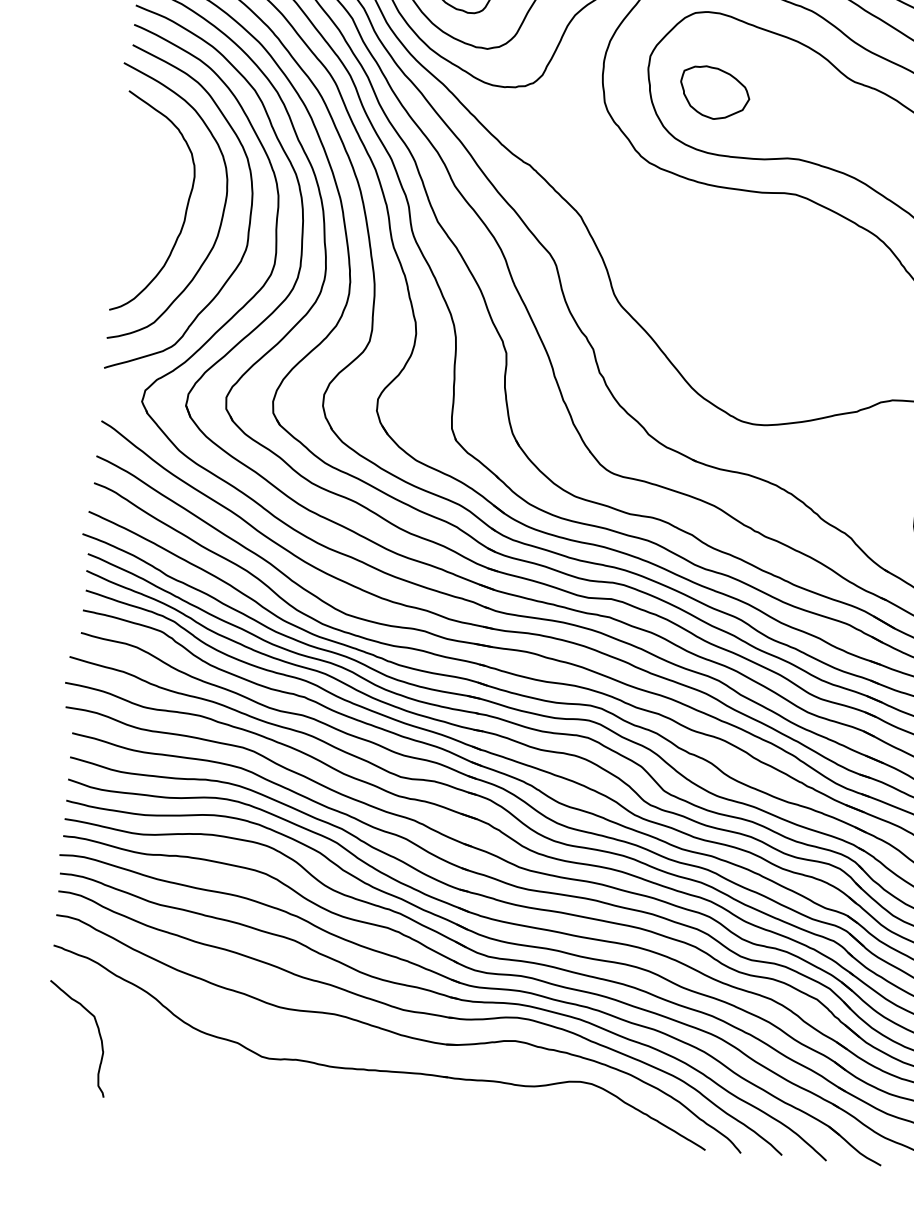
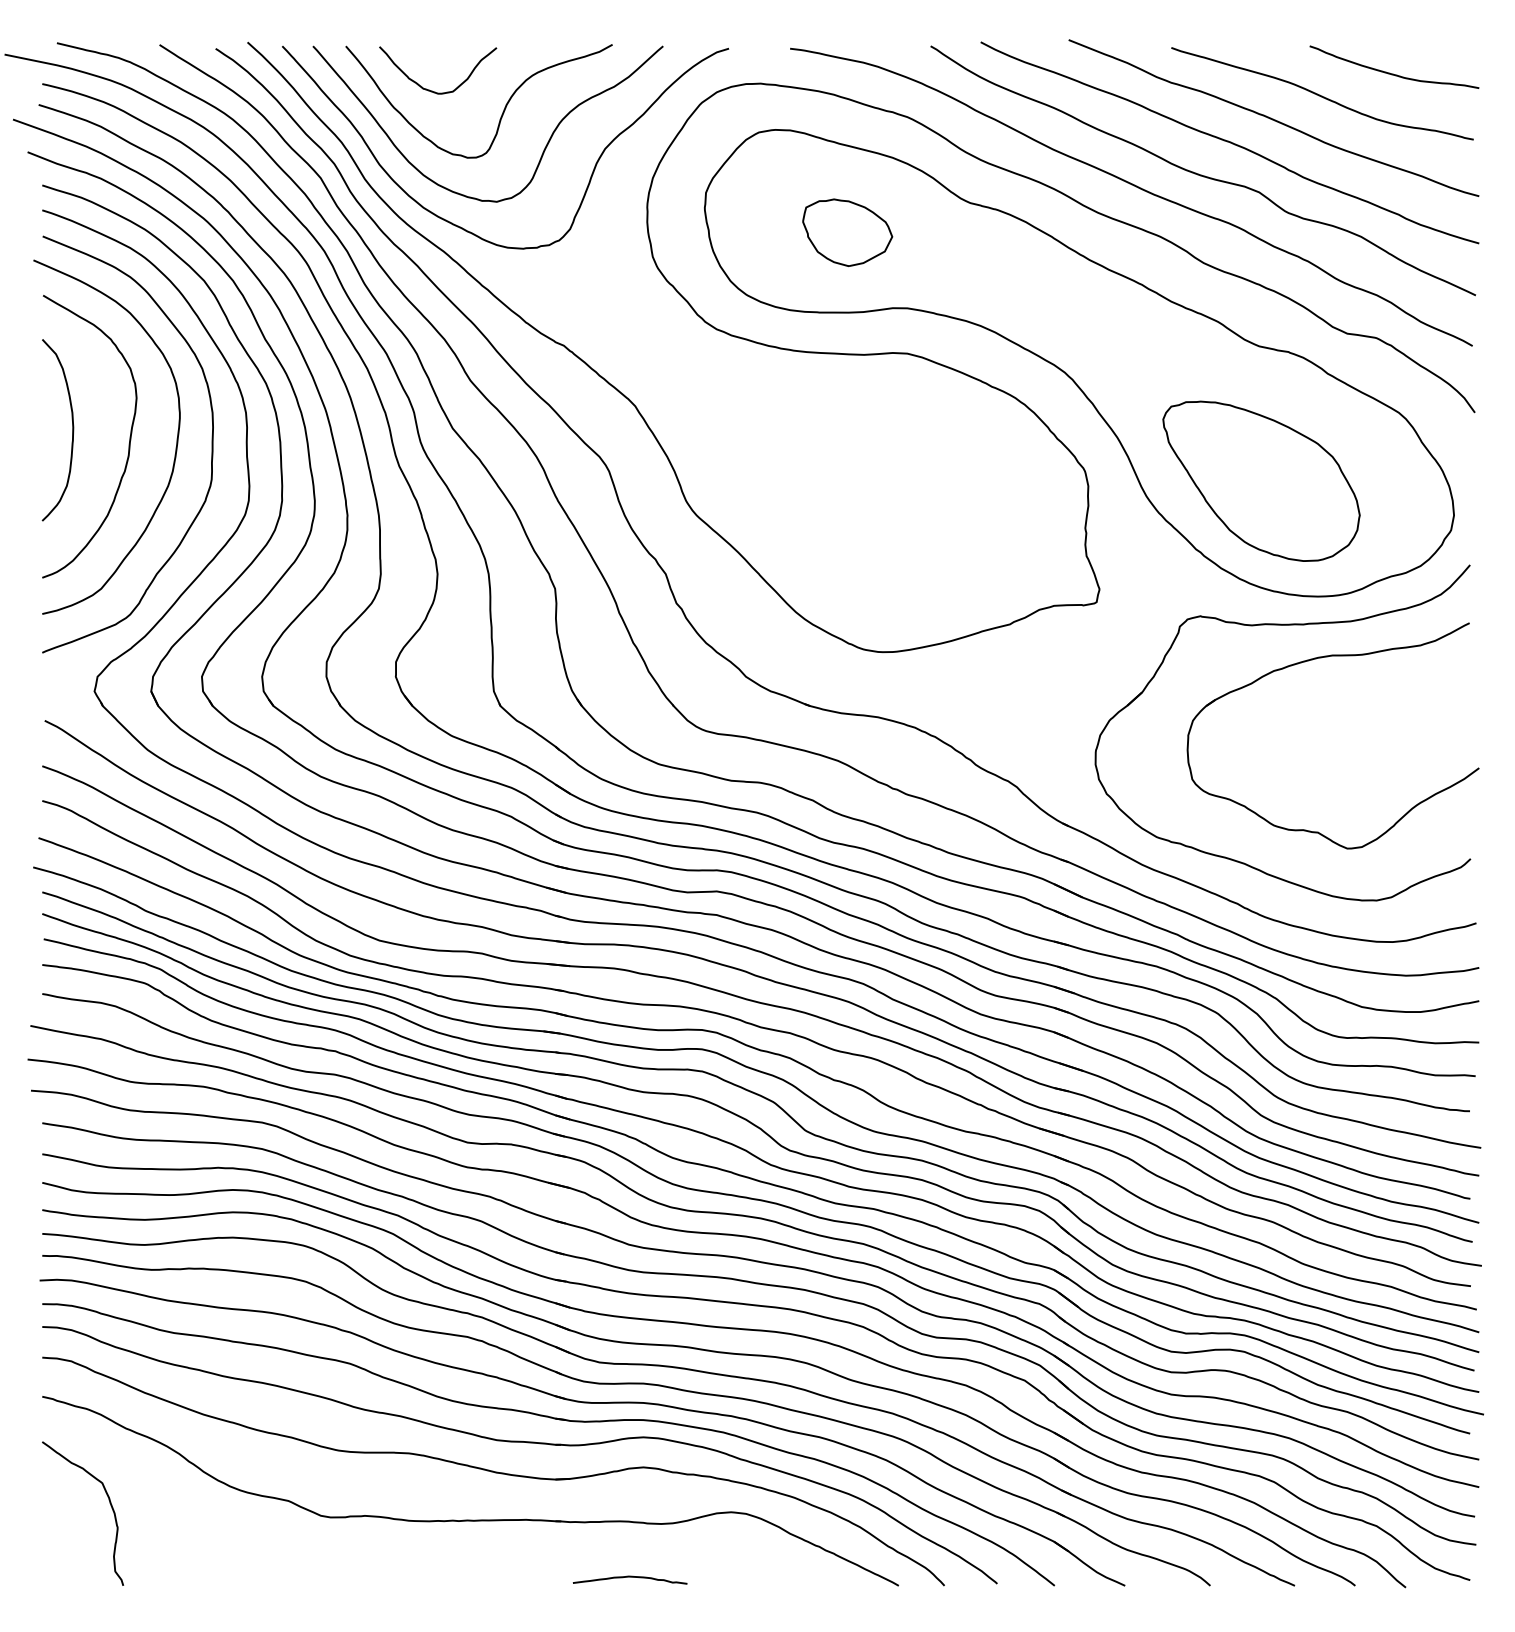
part: (714, 92) -> (847, 232), moved
curve: (142, 197) -> (72, 430), added
curve: (497, 1125) -> (630, 1577), added

